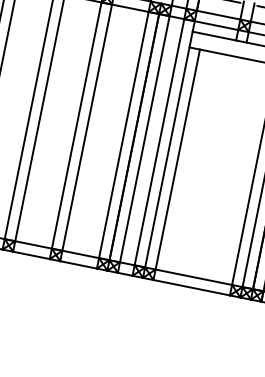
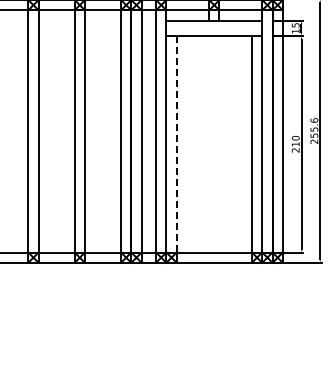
line: (177, 159) -> (176, 144), solid -> dashed

